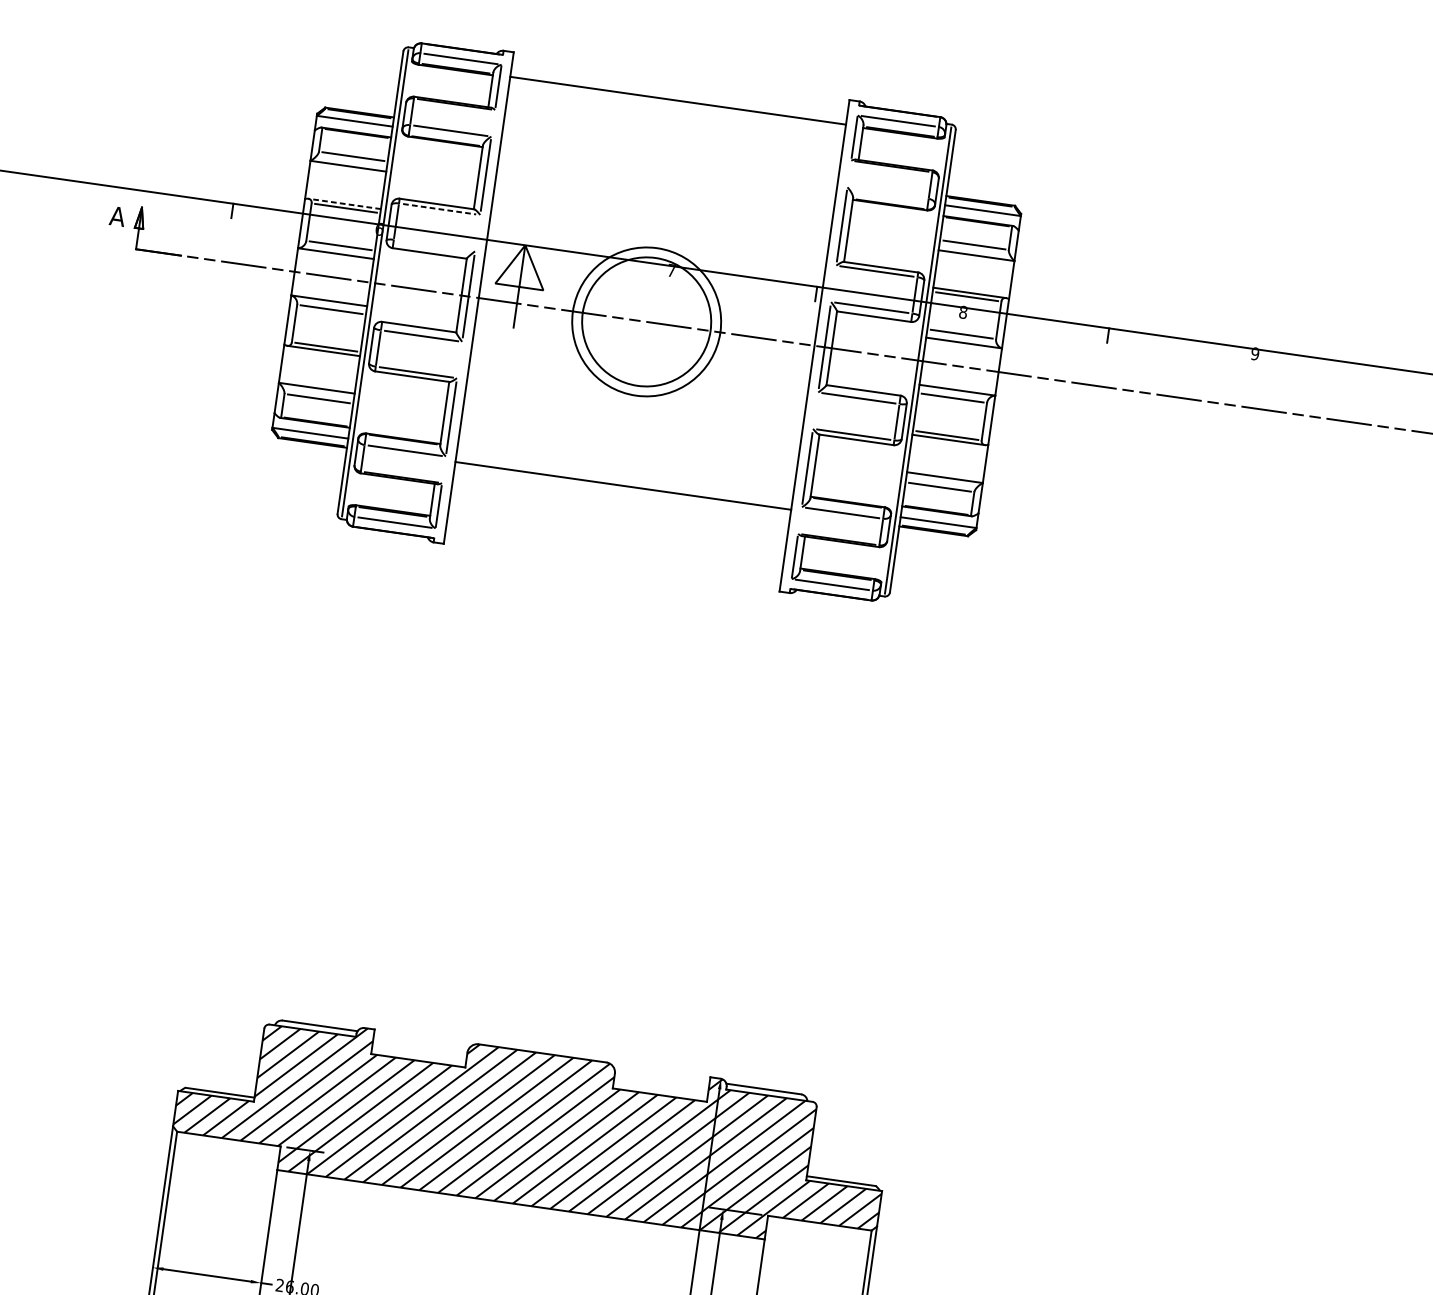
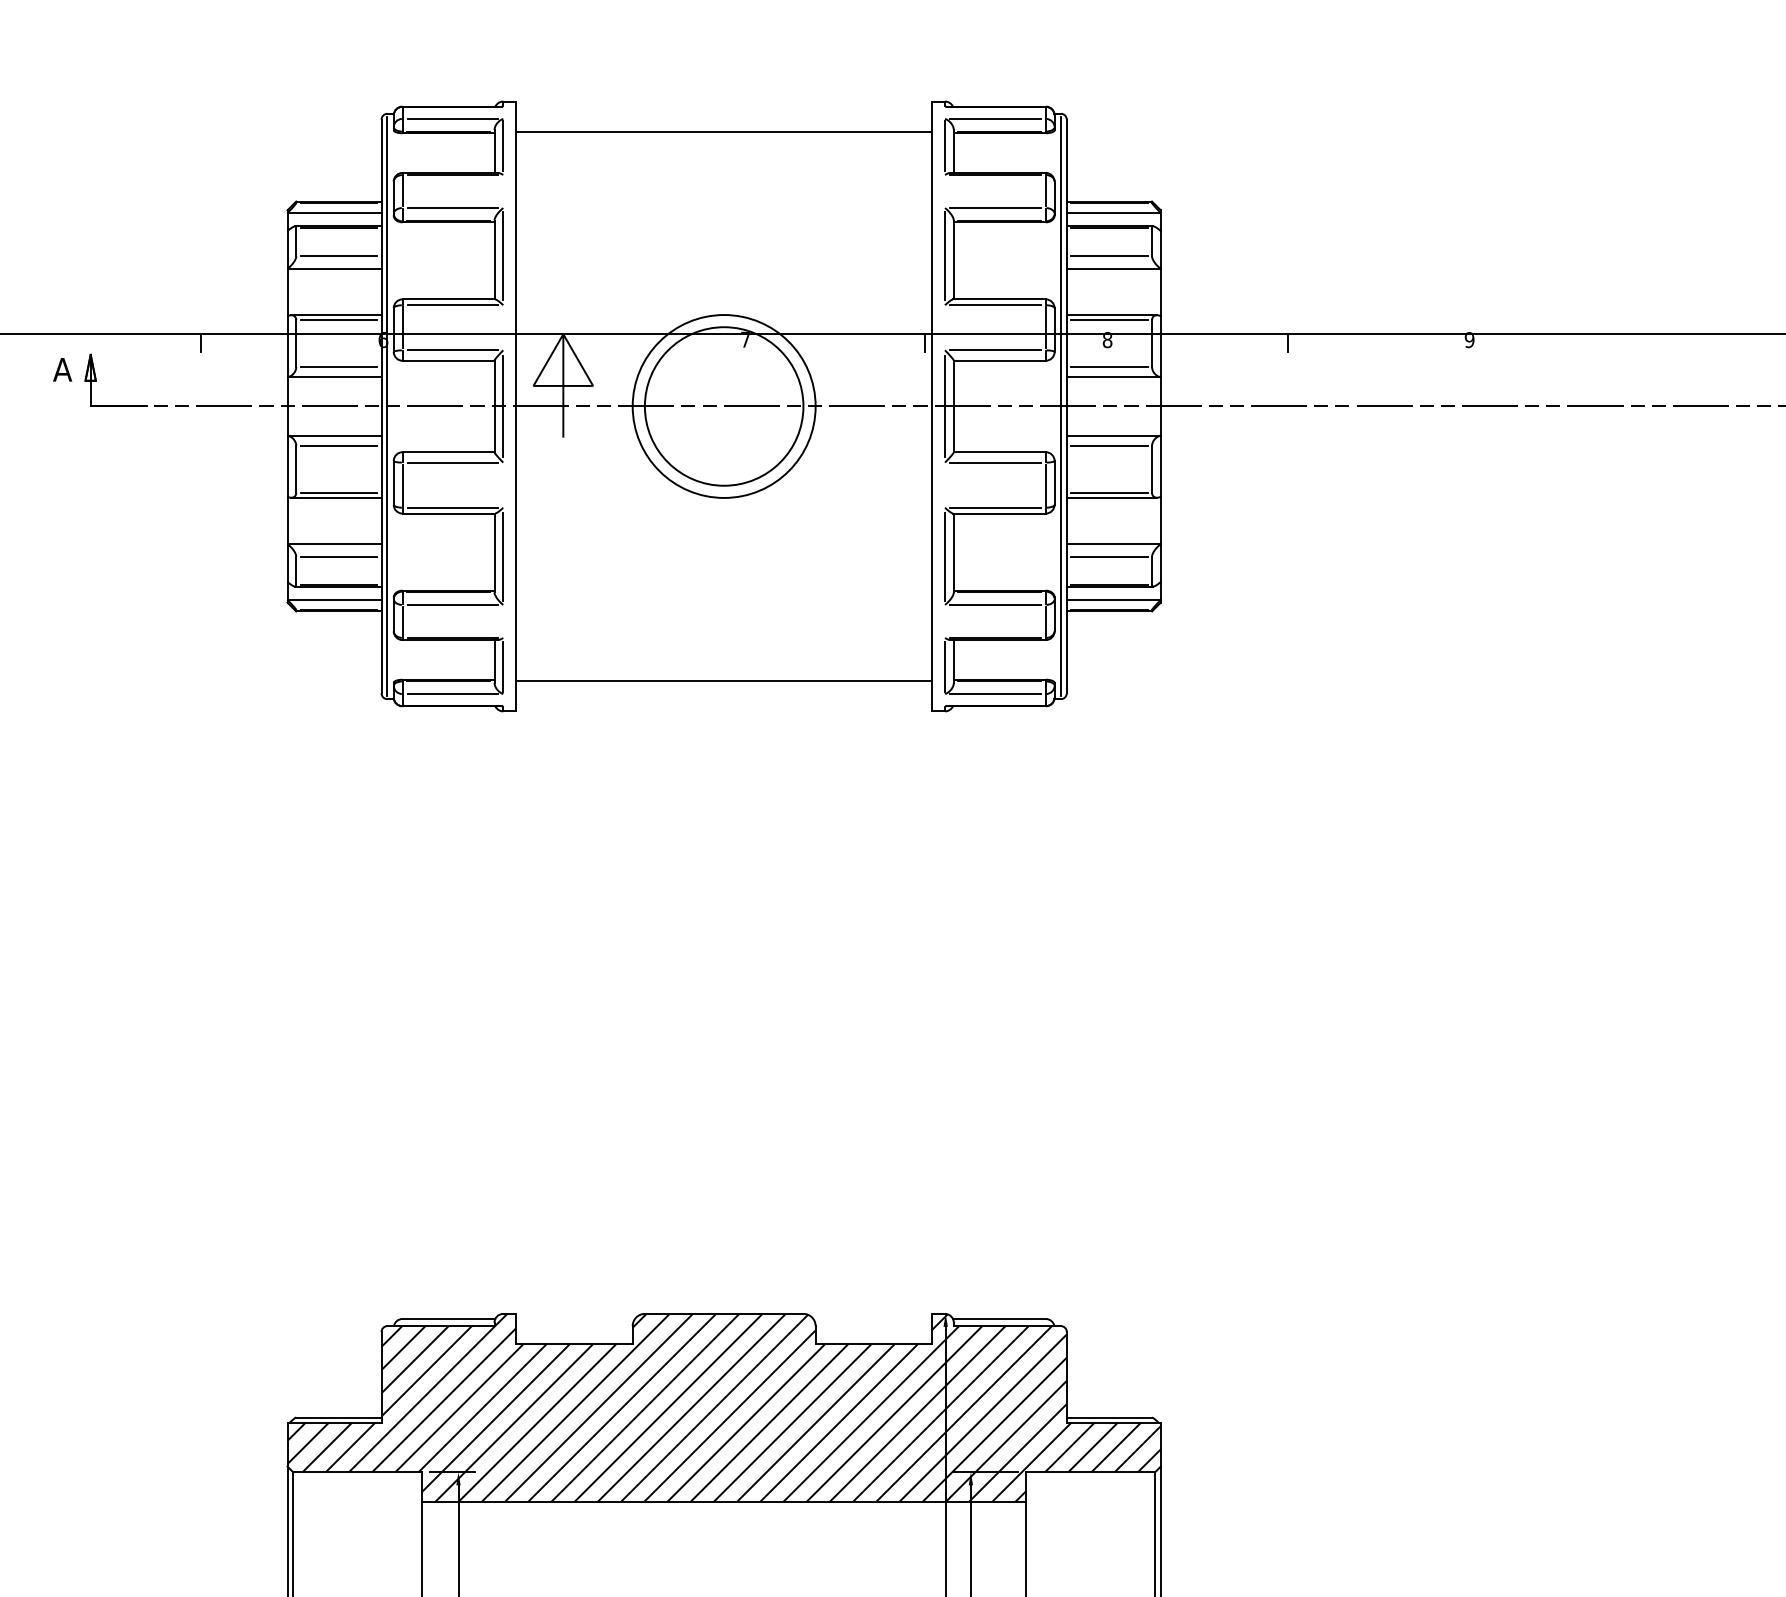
line: (888, 193) -> (995, 208), added
line: (343, 204) -> (335, 315), dashed -> solid
line: (440, 209) -> (453, 305), dashed -> solid
line: (434, 245) -> (452, 350), added
line: (622, 485) -> (723, 680), moved

